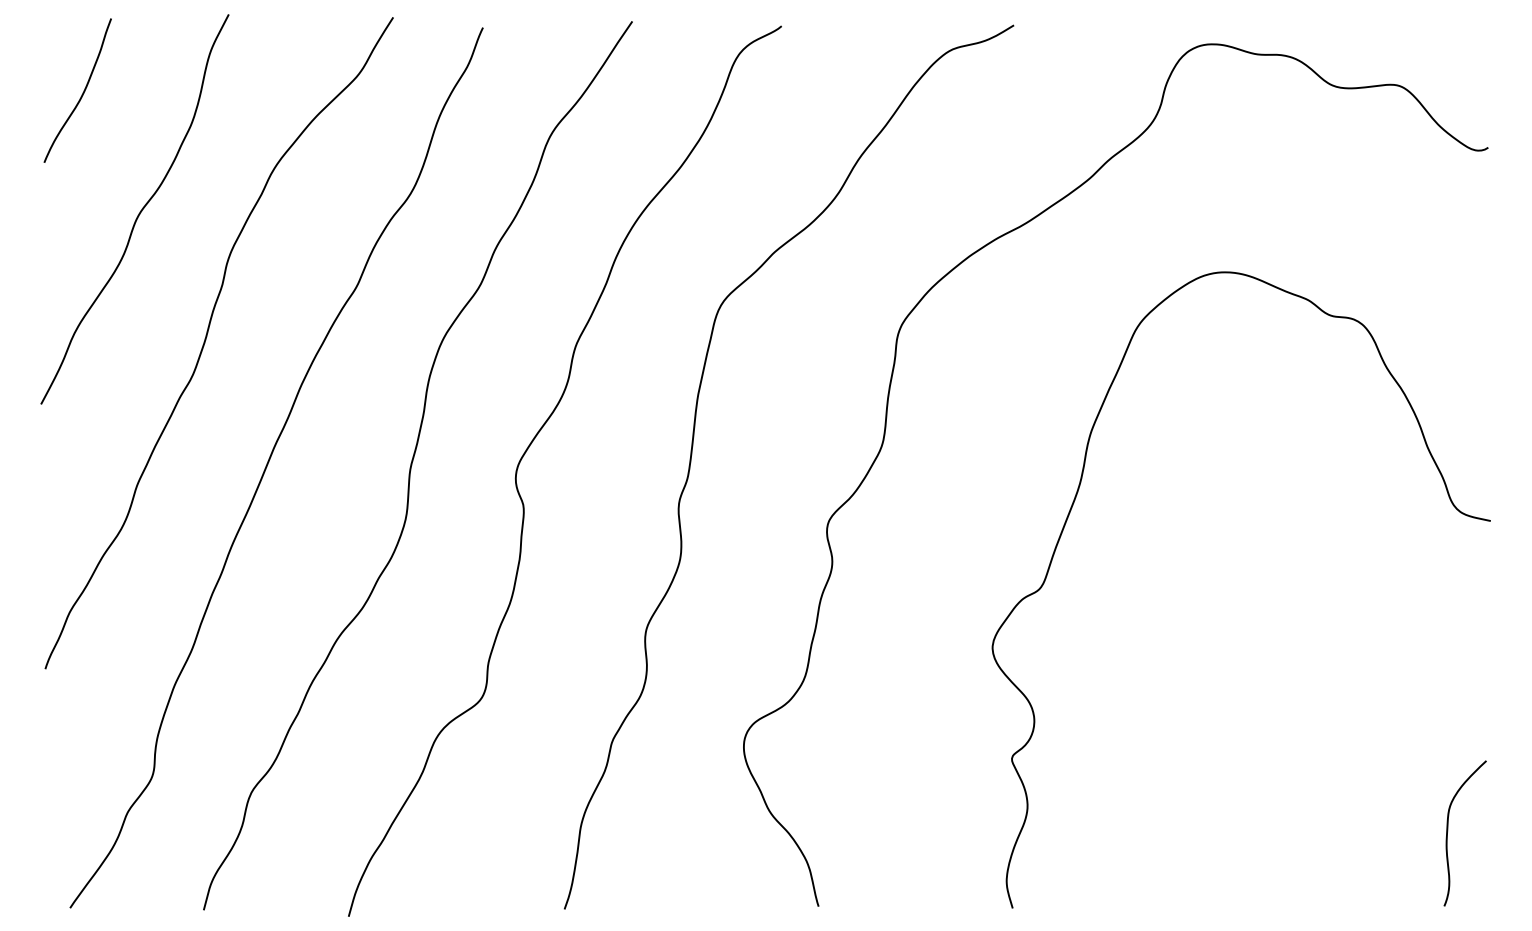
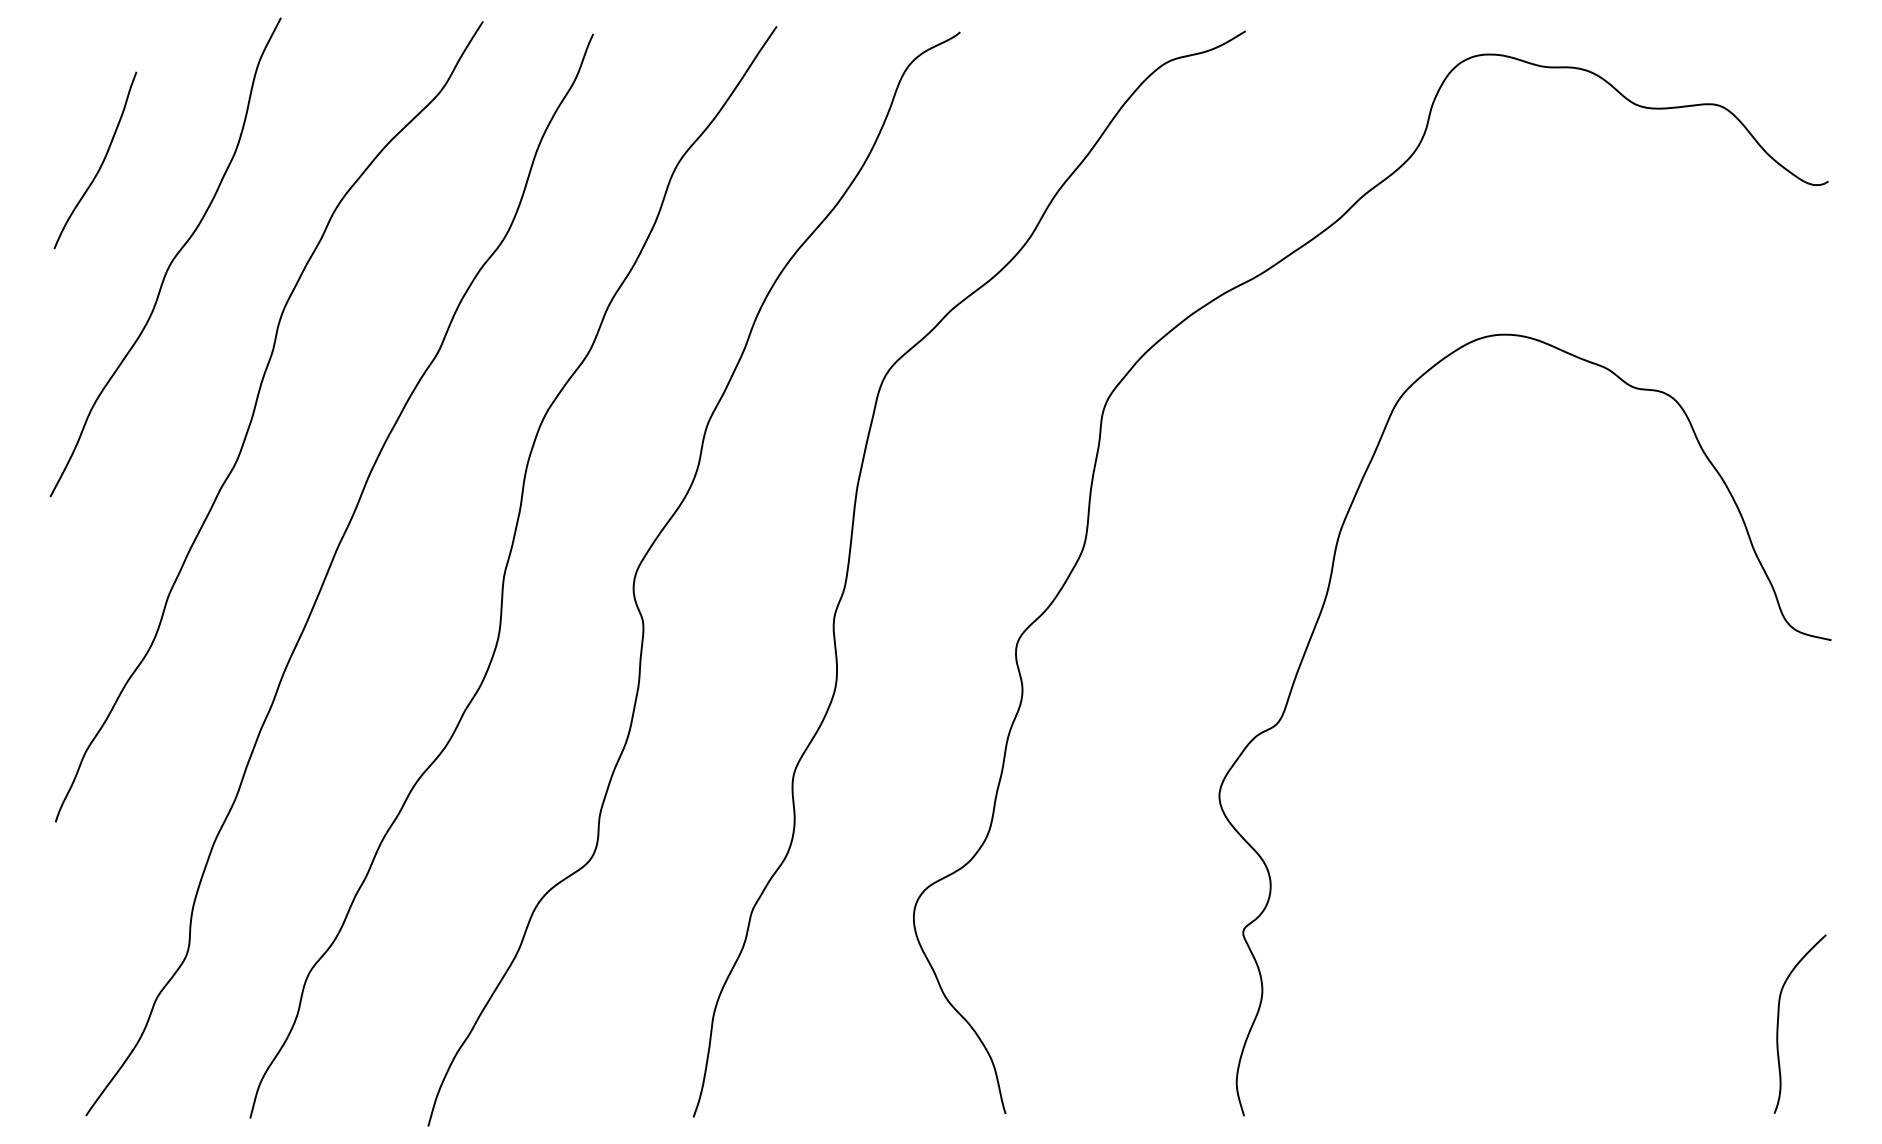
curve: (82, 93) -> (101, 163), moved

